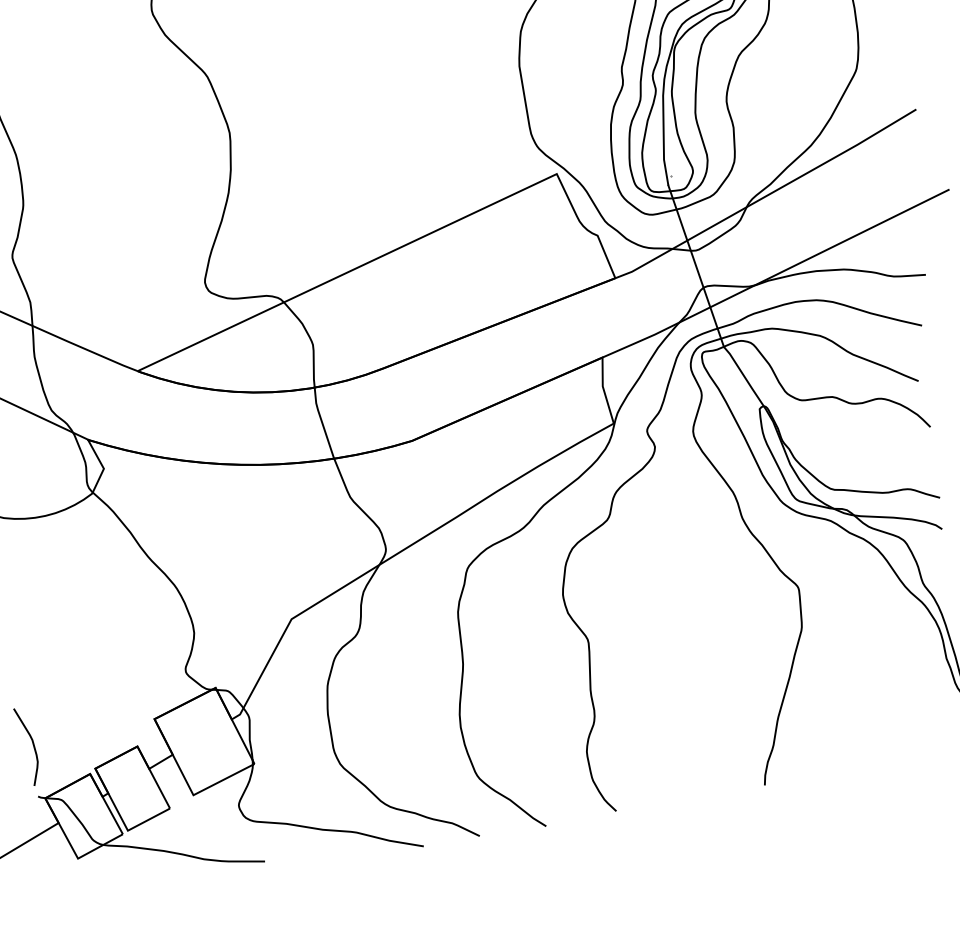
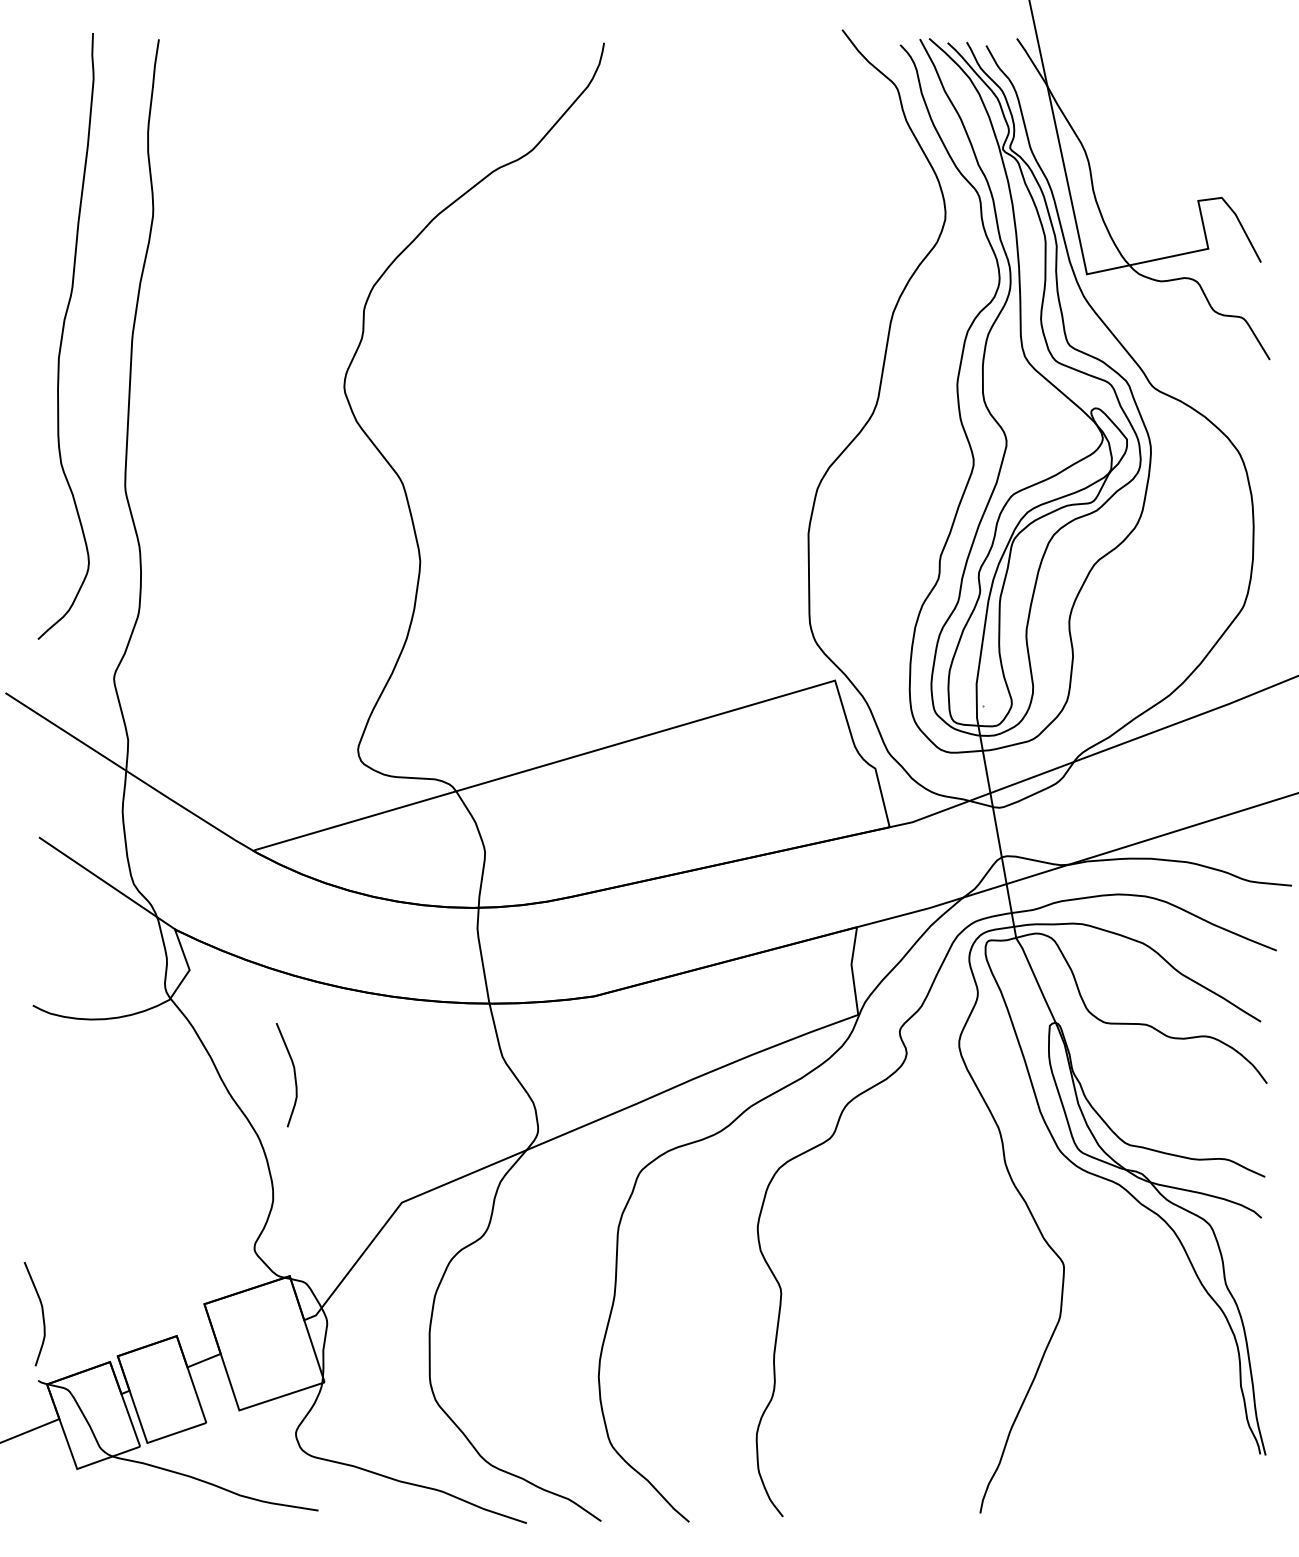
curve: (194, 533) -> (293, 1072), added

